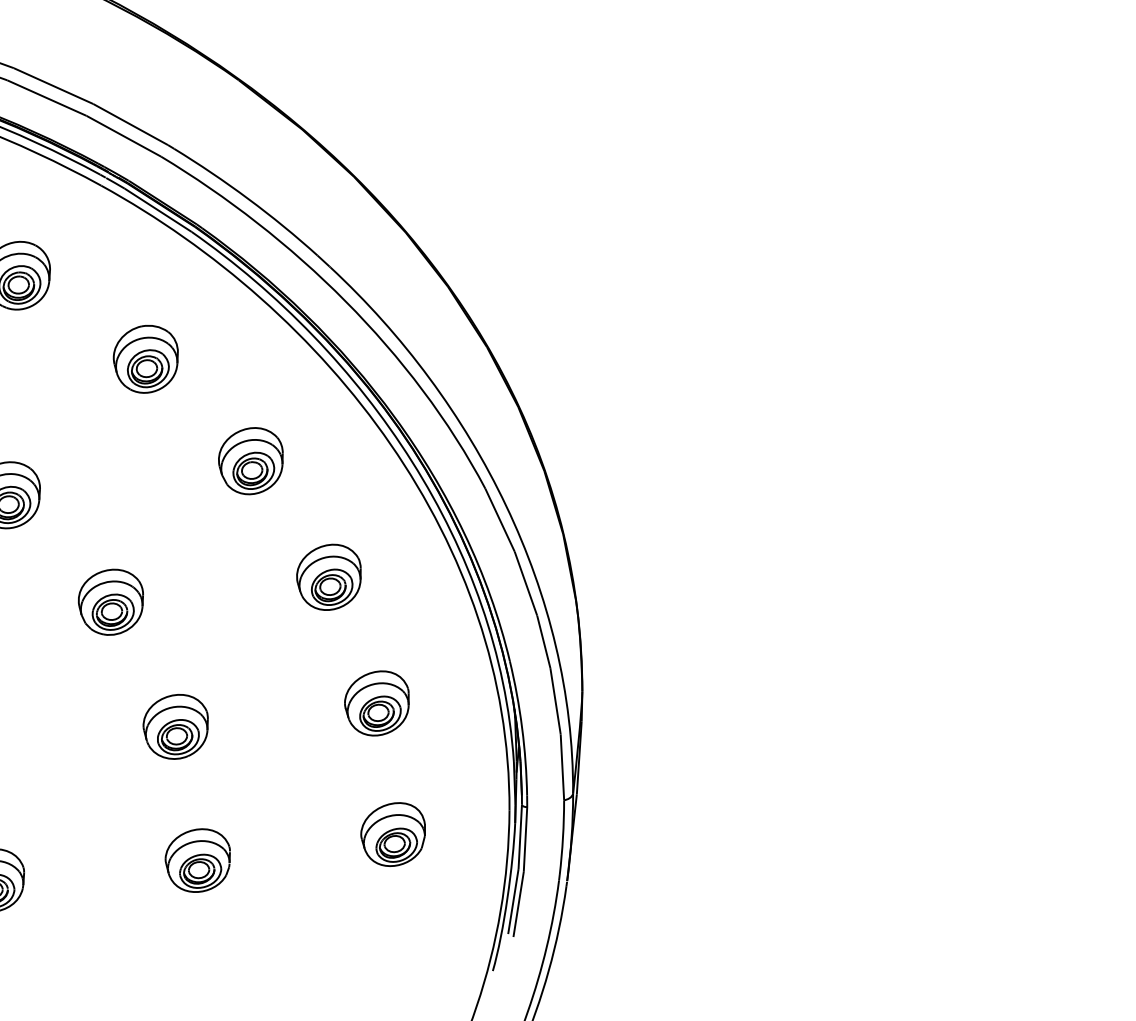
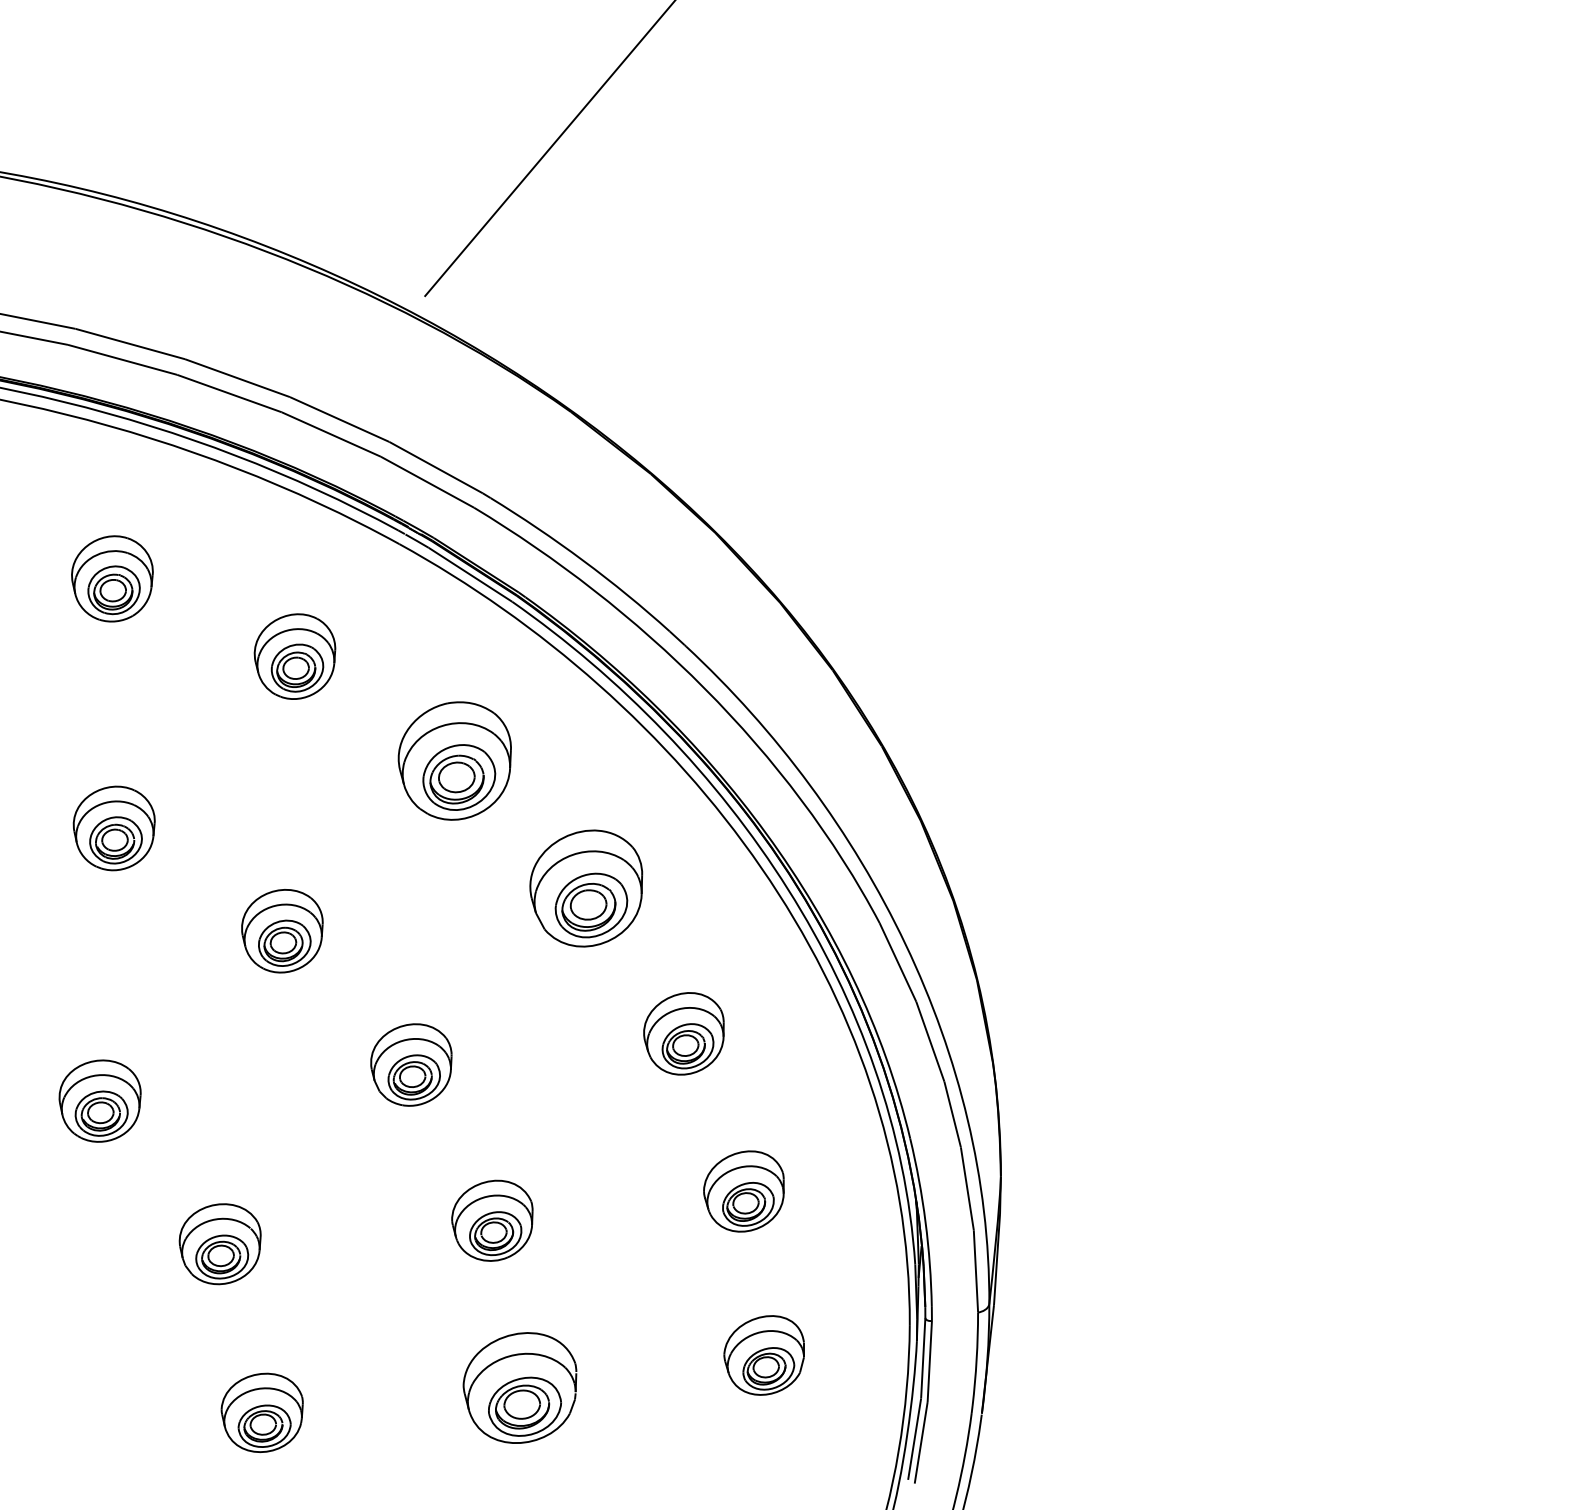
part: (146, 359) -> (455, 761), size x1.4
part: (250, 461) -> (586, 888), size x1.4
part: (197, 860) -> (519, 1387), size x1.4

